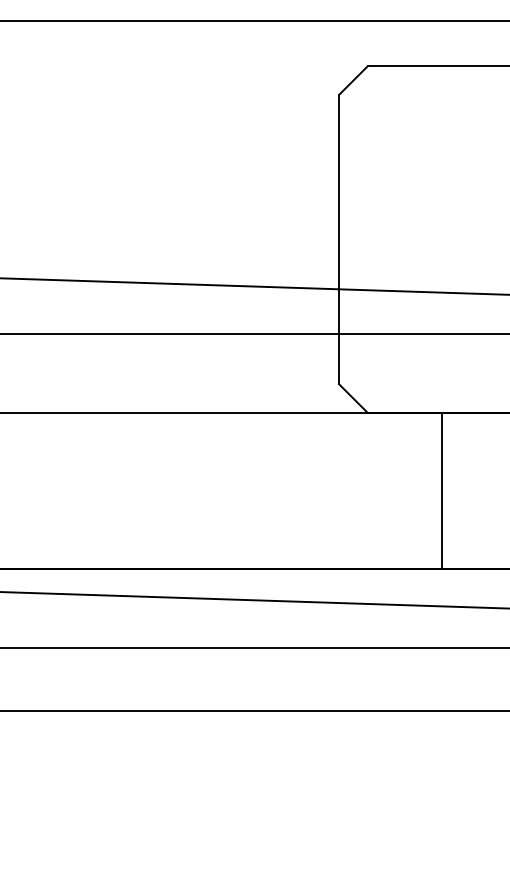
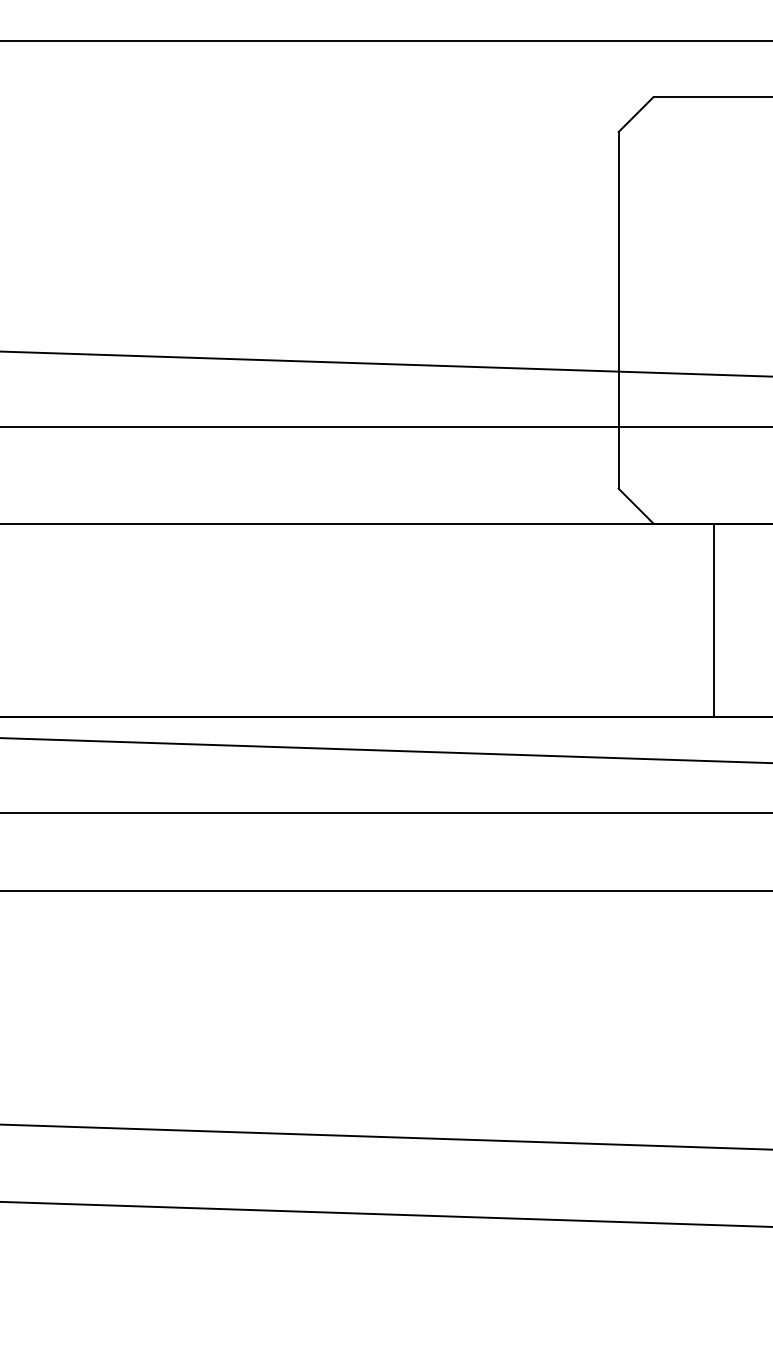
line: (442, 490) -> (714, 619), moved

